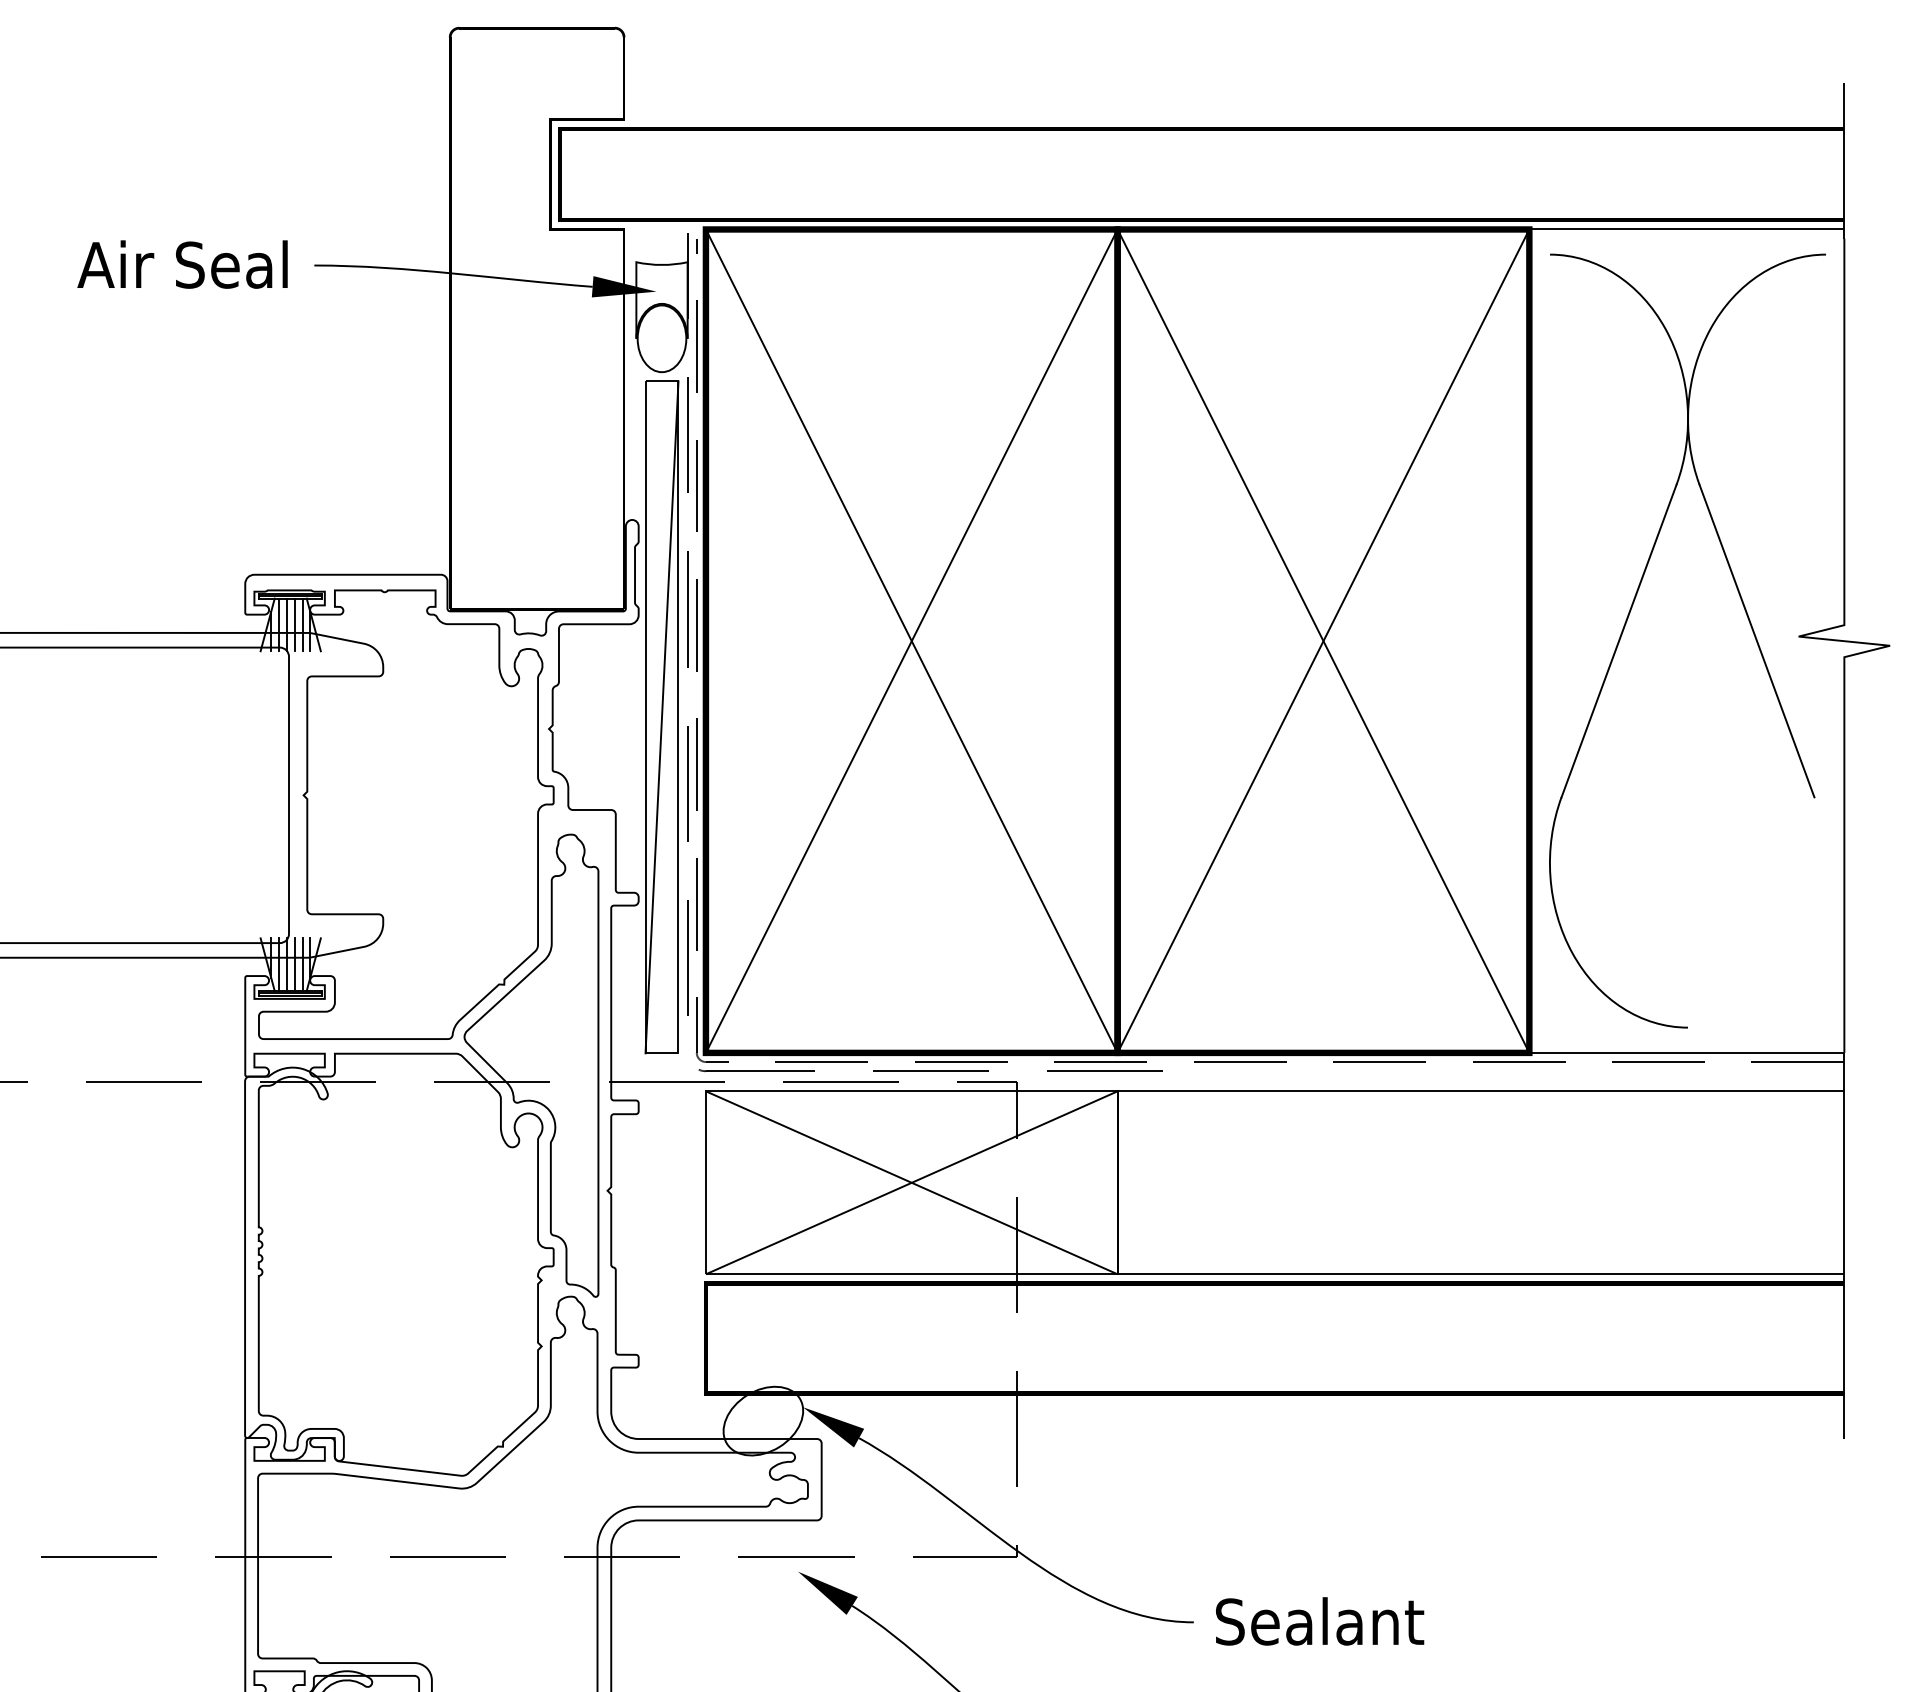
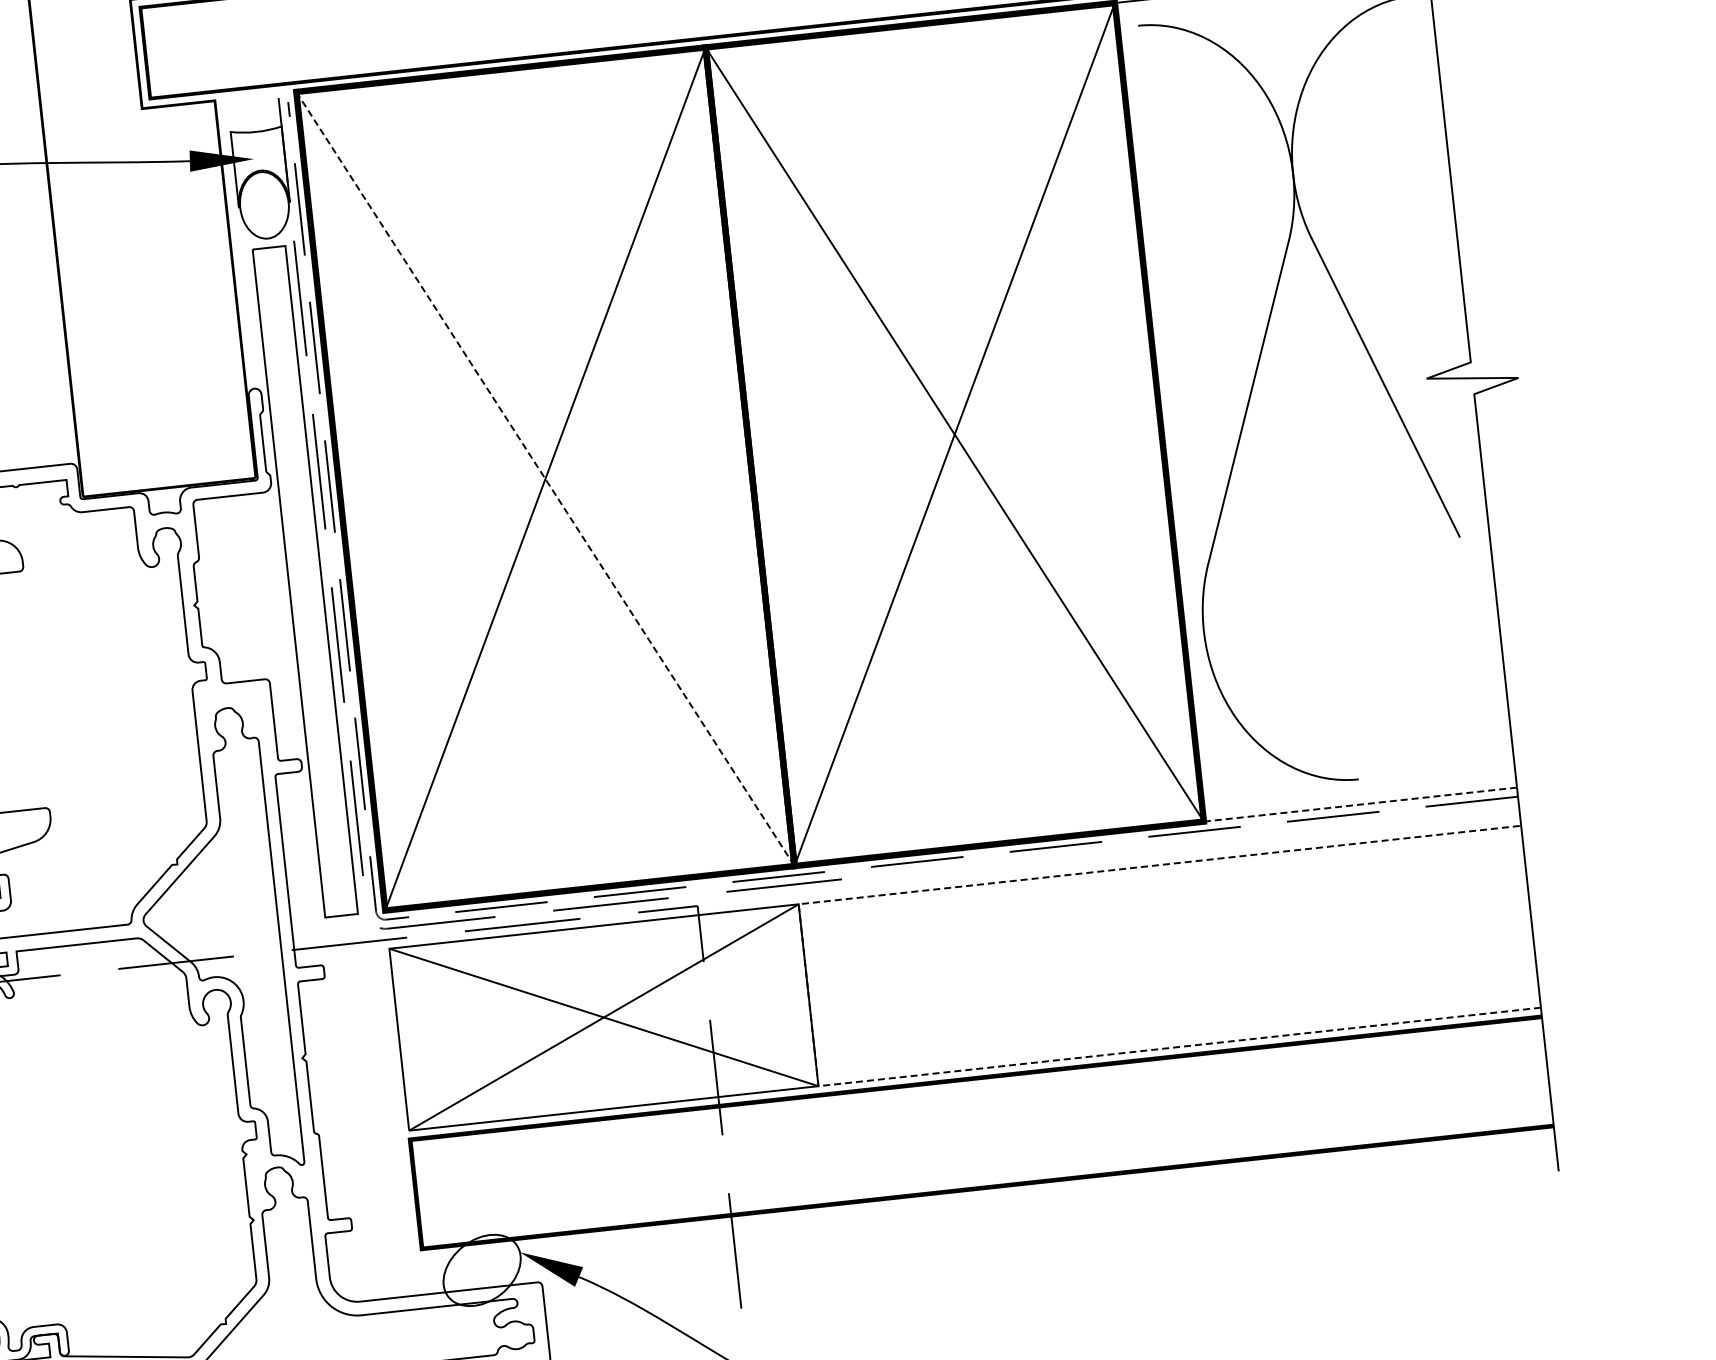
line: (912, 641) -> (546, 479), solid -> dashed
line: (661, 717) -> (304, 581), removed
line: (1686, 1052) -> (1360, 804), solid -> dashed
line: (1117, 1182) -> (808, 994), solid -> dashed

